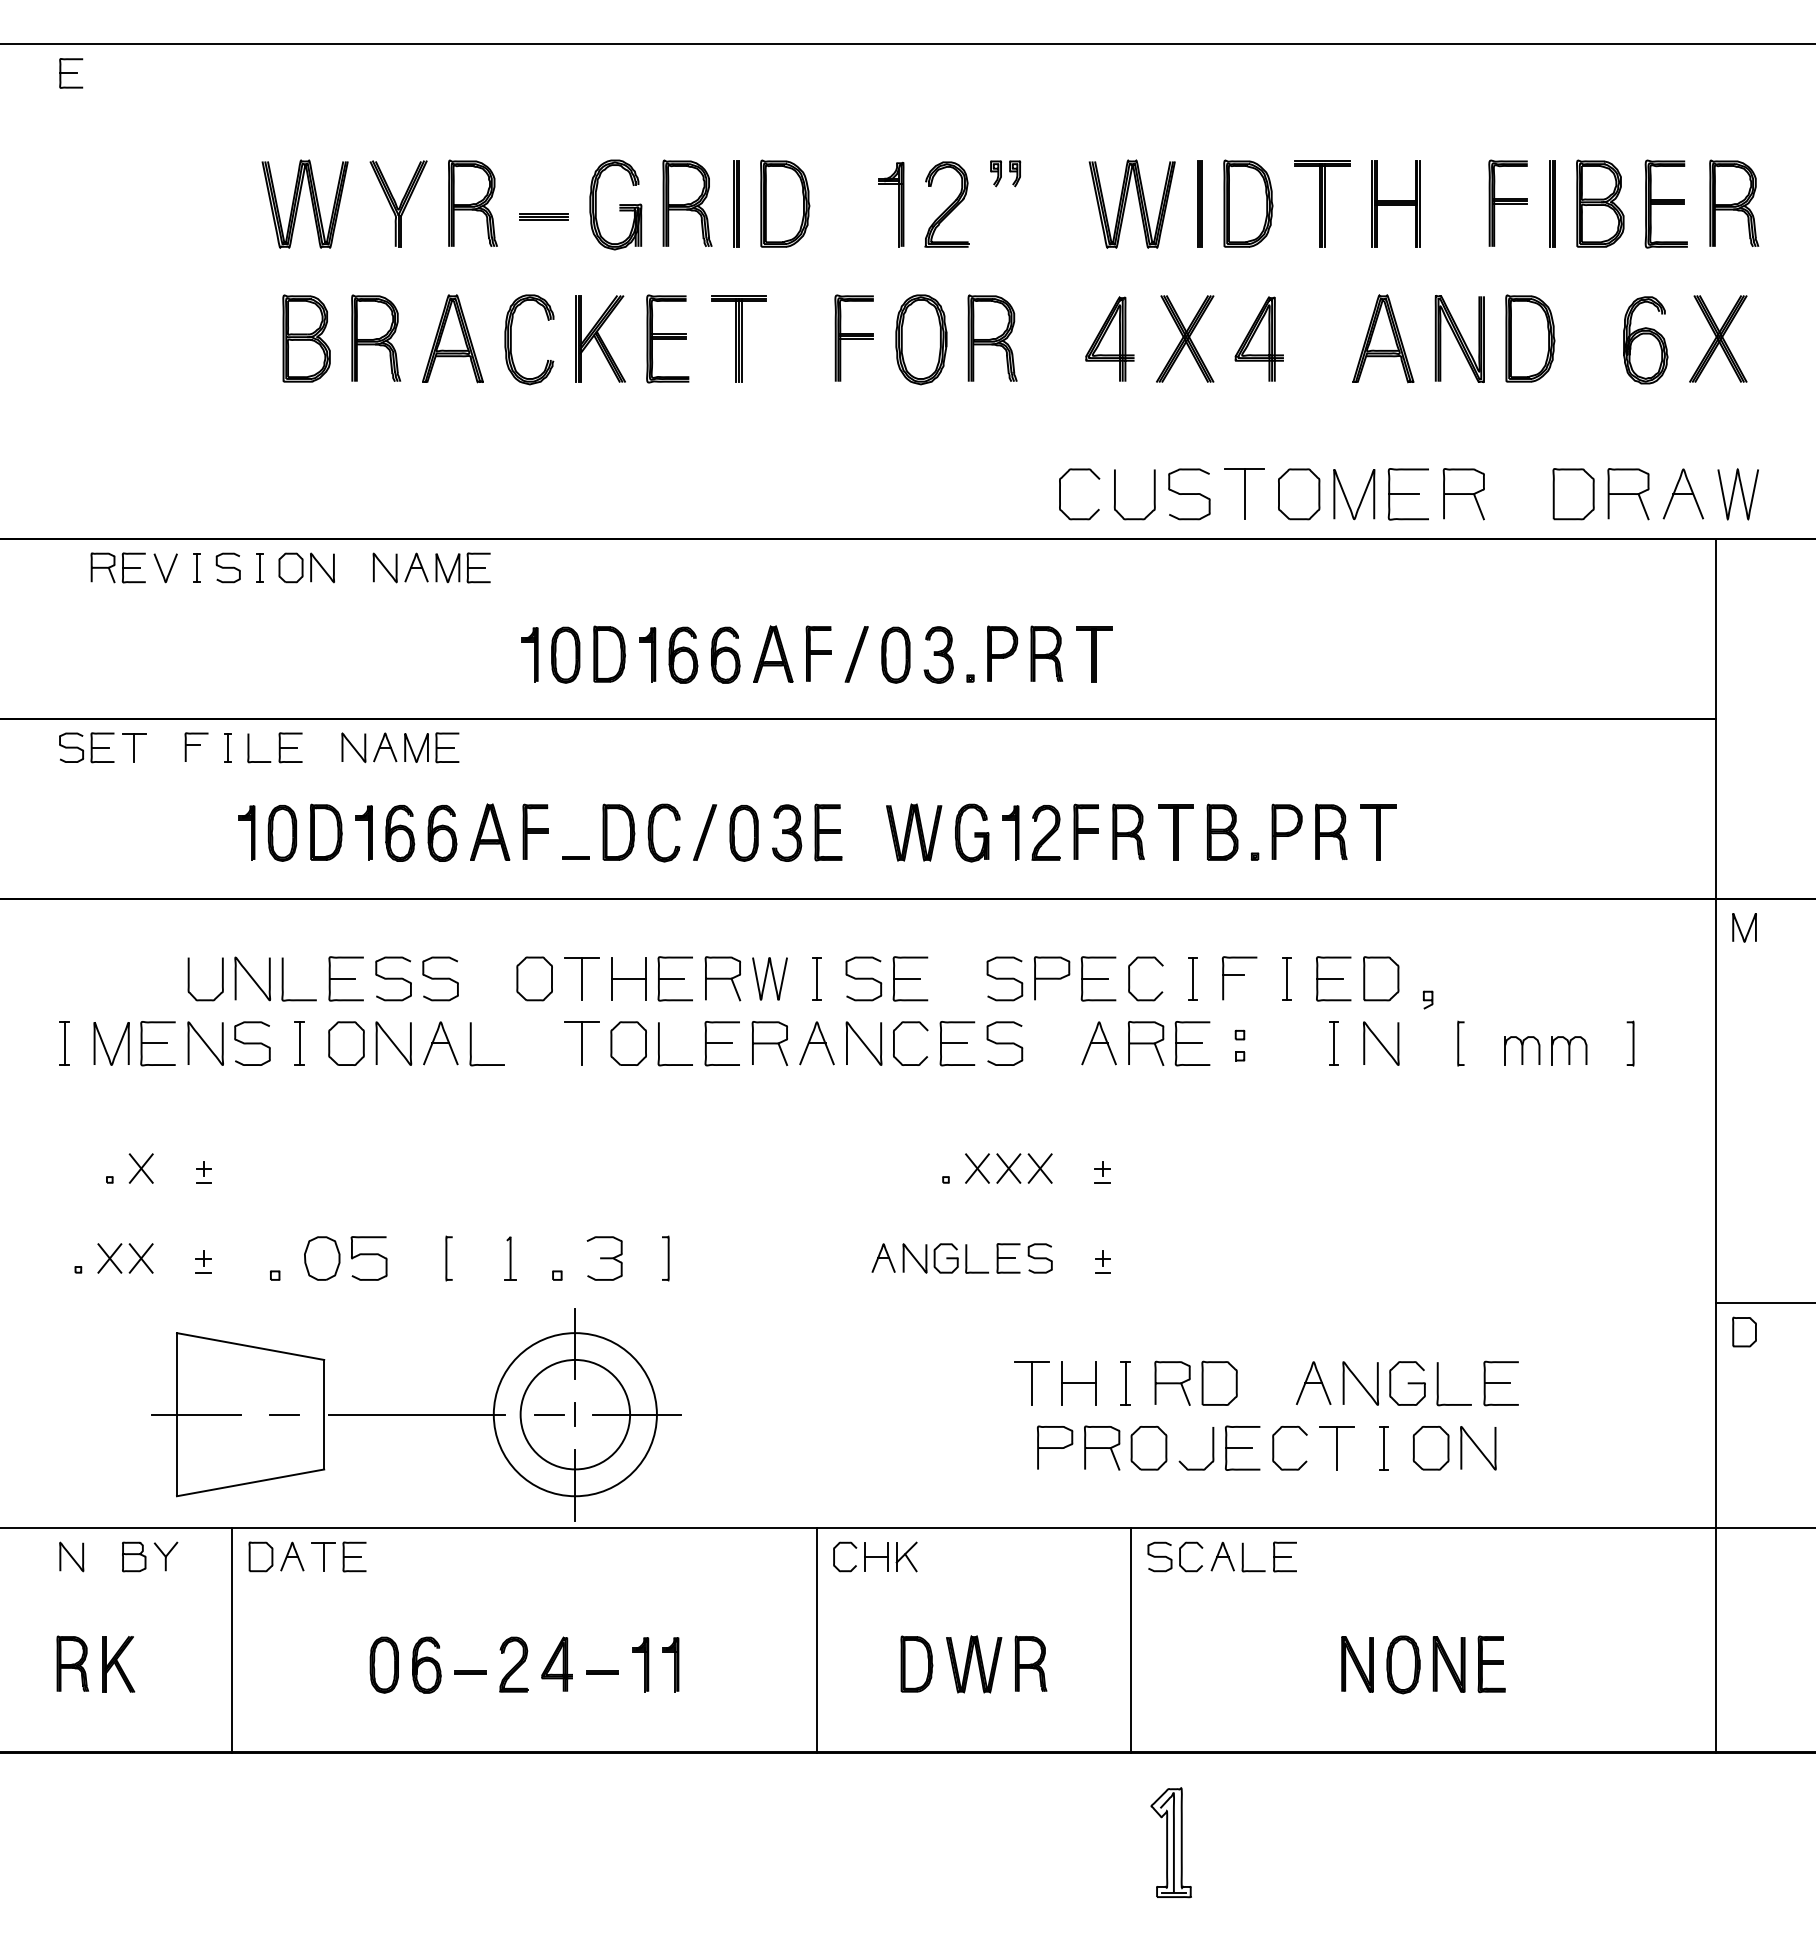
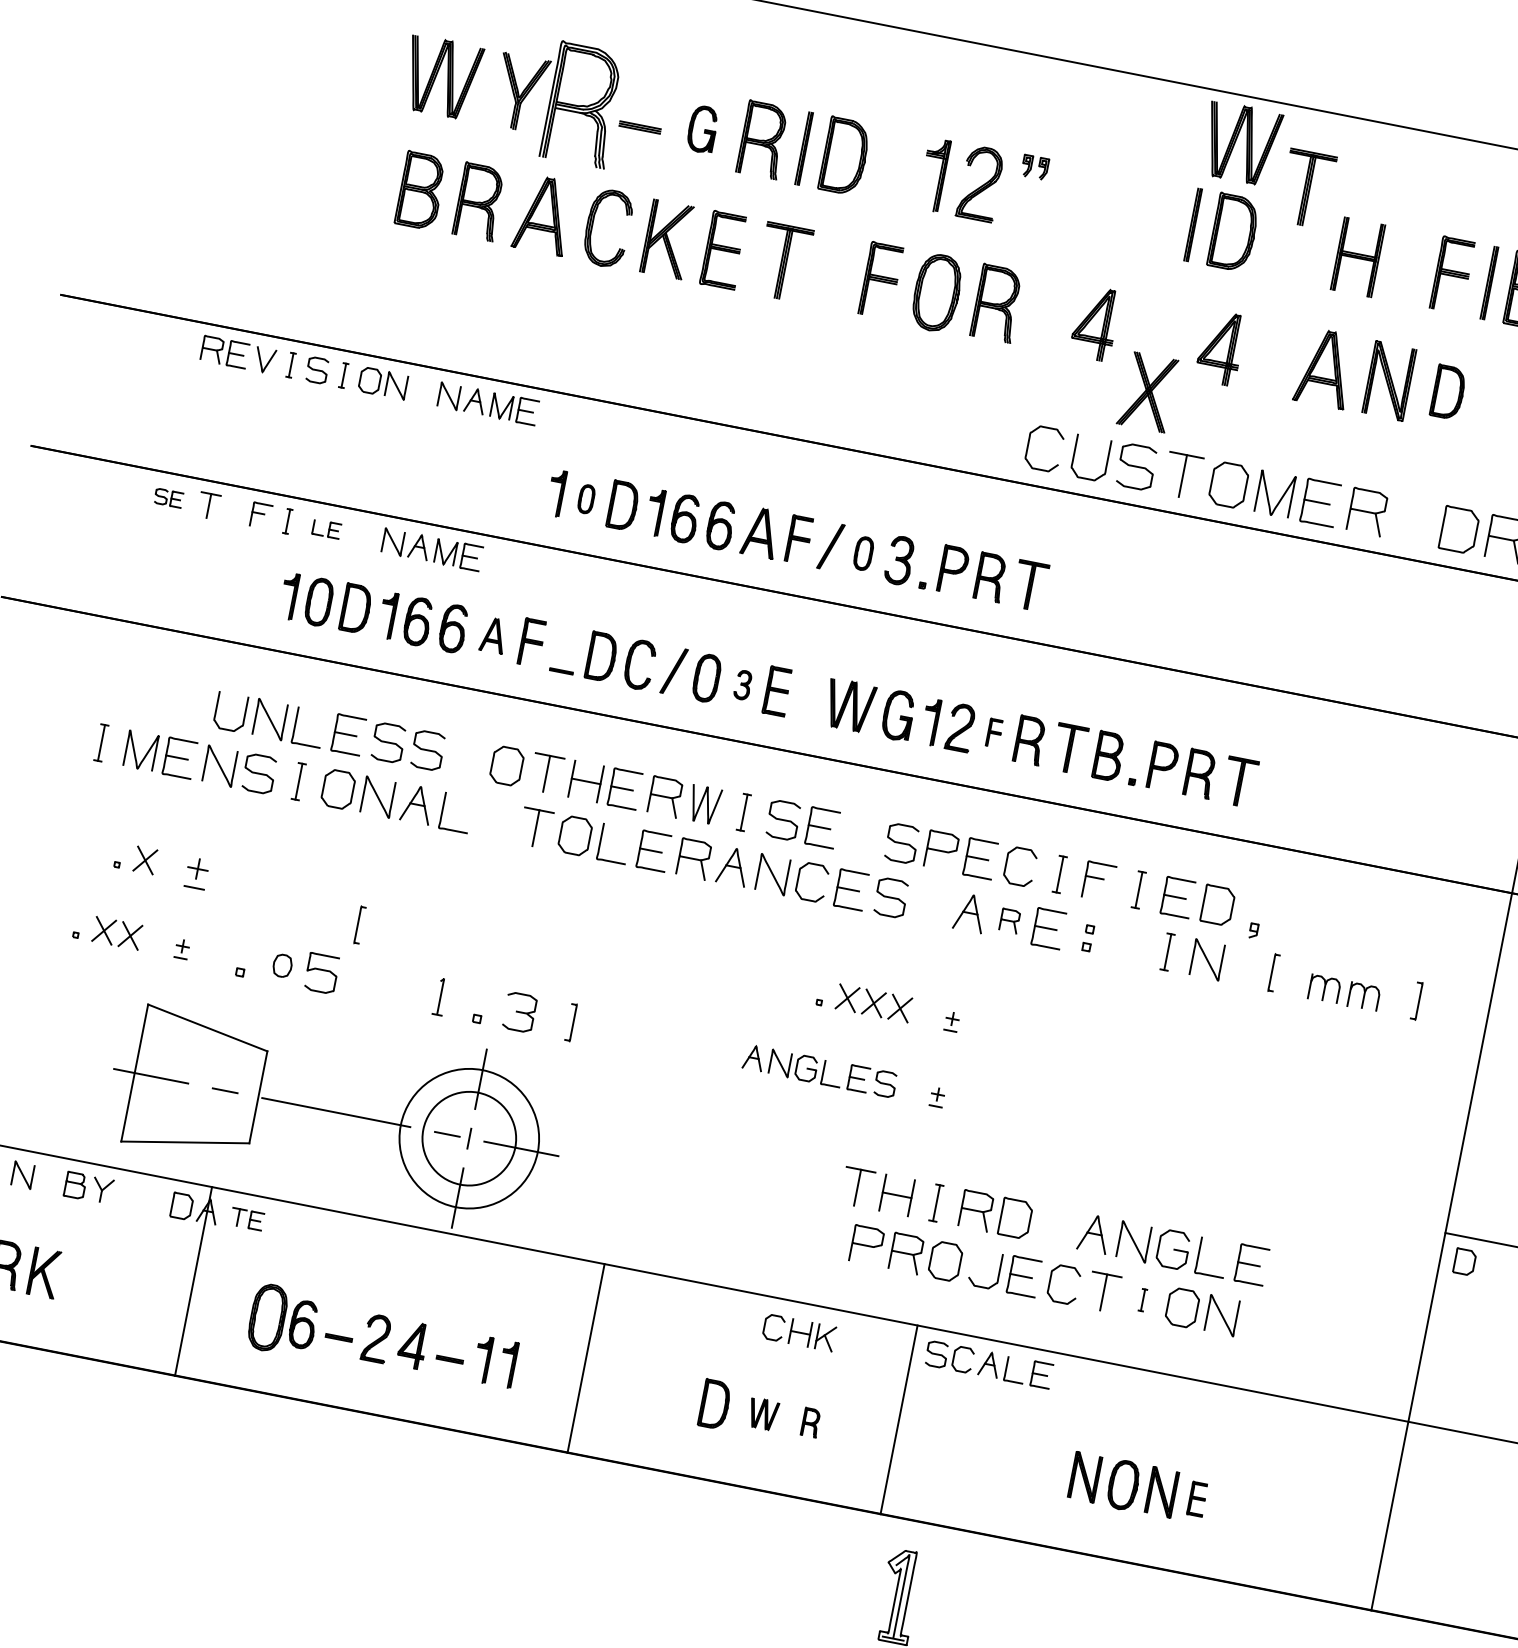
part: (472, 202) -> (582, 103), size x1.6
part: (1131, 203) -> (1240, 142), moved
part: (1322, 203) -> (1307, 188), moved
part: (615, 204) -> (702, 129), size x0.6
part: (1185, 338) -> (1147, 391), moved
part: (1530, 338) -> (1448, 392), size x0.7
part: (565, 654) -> (586, 498), size x0.6
part: (895, 654) -> (863, 553), size x0.7
part: (86, 747) -> (168, 497), size x0.6
part: (274, 747) -> (326, 528), size x0.6
part: (490, 831) -> (494, 634), size x0.7
part: (1085, 831) -> (993, 732), size x0.6
part: (787, 832) -> (743, 684), size x0.6
part: (1145, 1043) -> (1009, 920), size x0.6
part: (203, 1172) -> (196, 874), size x1.6
part: (322, 1258) -> (282, 965), size x0.6
curve: (447, 1258) -> (358, 924), moved
part: (1383, 1448) -> (1142, 1300), size x0.6
part: (338, 1556) -> (247, 1218), size x0.7
part: (875, 1556) -> (799, 1332), moved
line: (232, 1640) -> (193, 1281), moved
line: (816, 1640) -> (585, 1358), moved
part: (1030, 1663) -> (810, 1422), size x0.6
part: (383, 1664) -> (267, 1316), size x1.4
part: (974, 1664) -> (763, 1414), size x0.6
part: (1491, 1664) -> (1197, 1499), size x0.7

